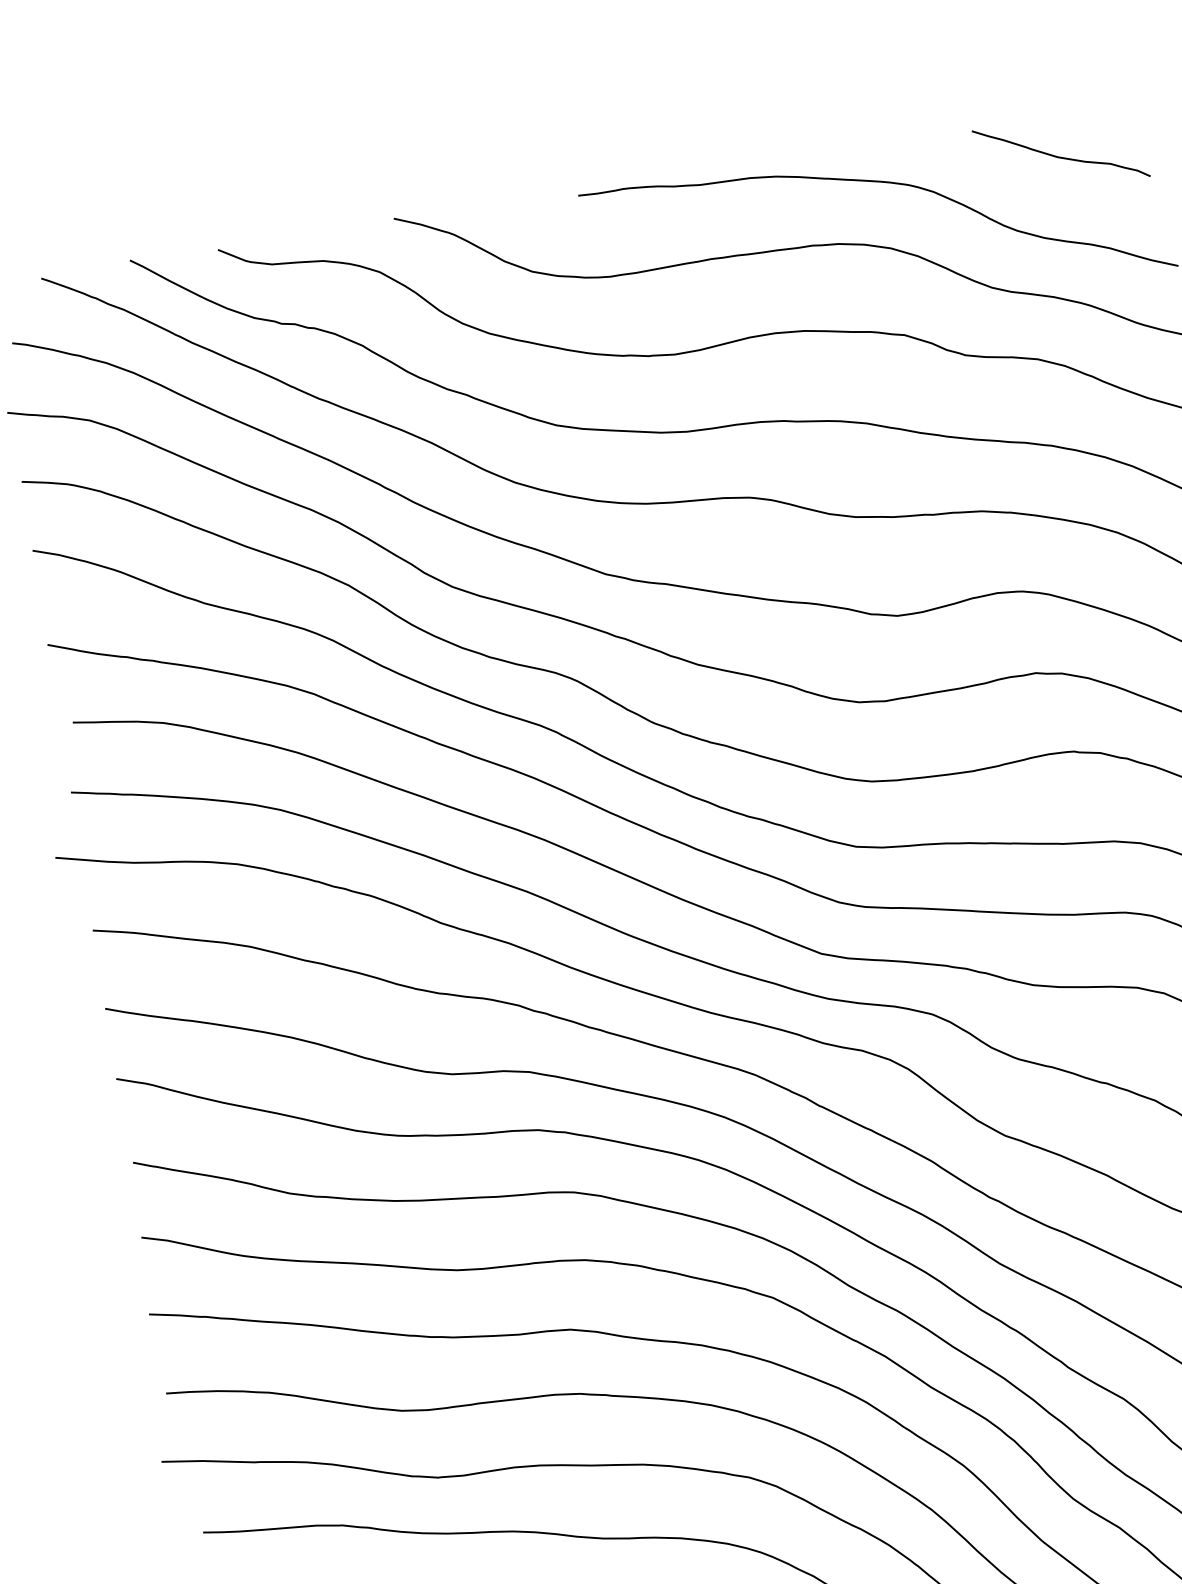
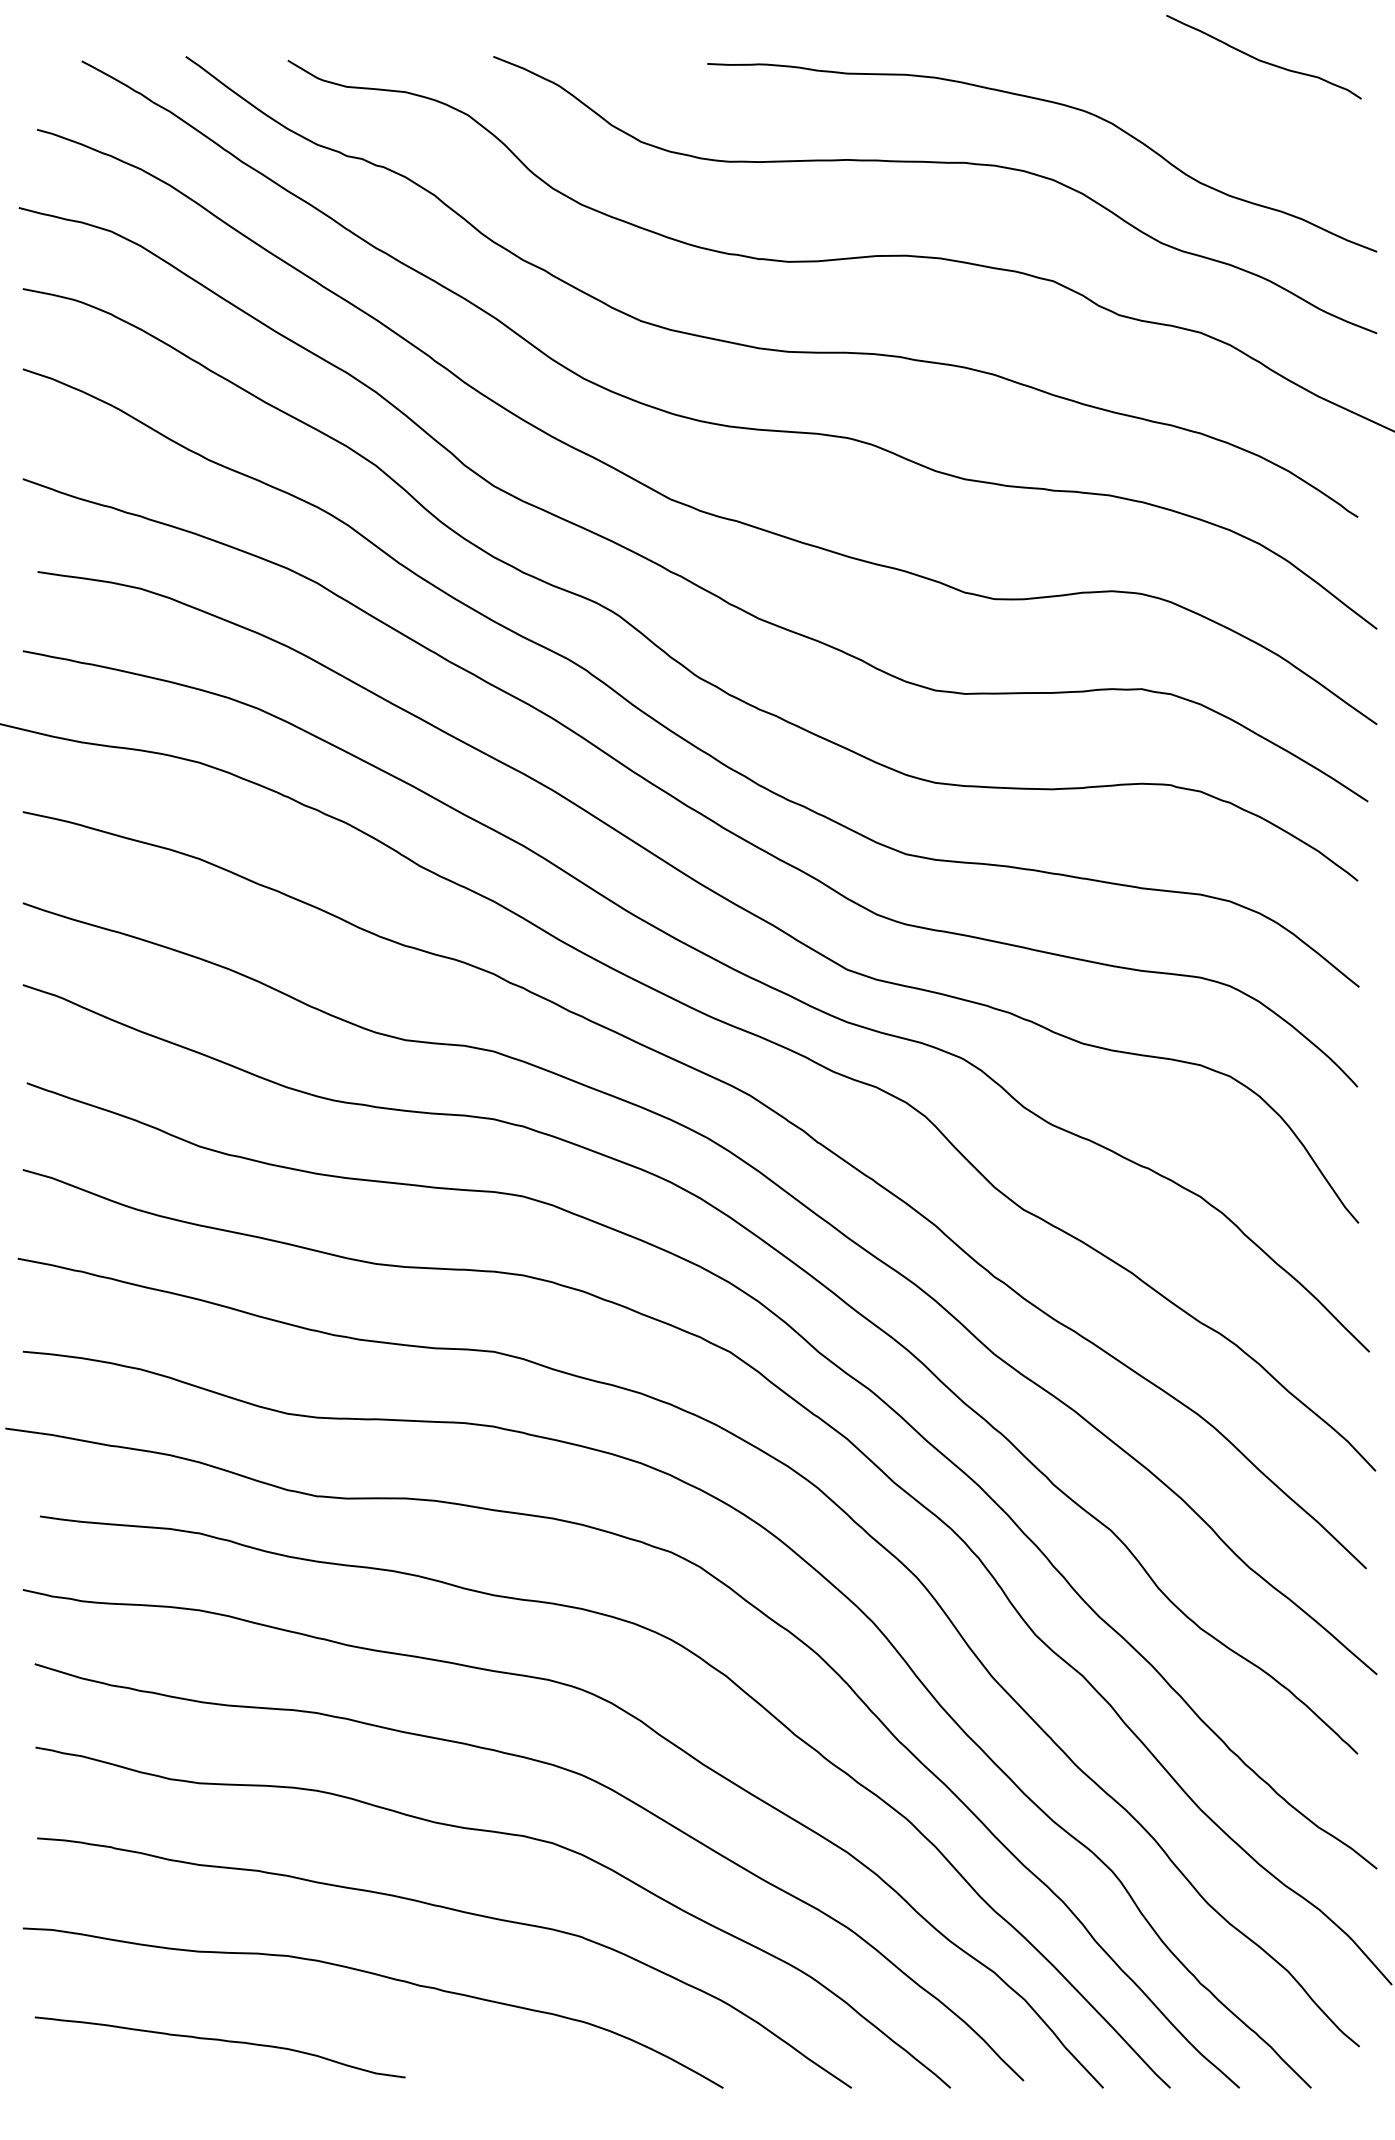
curve: (1061, 156) -> (1263, 60), moved

